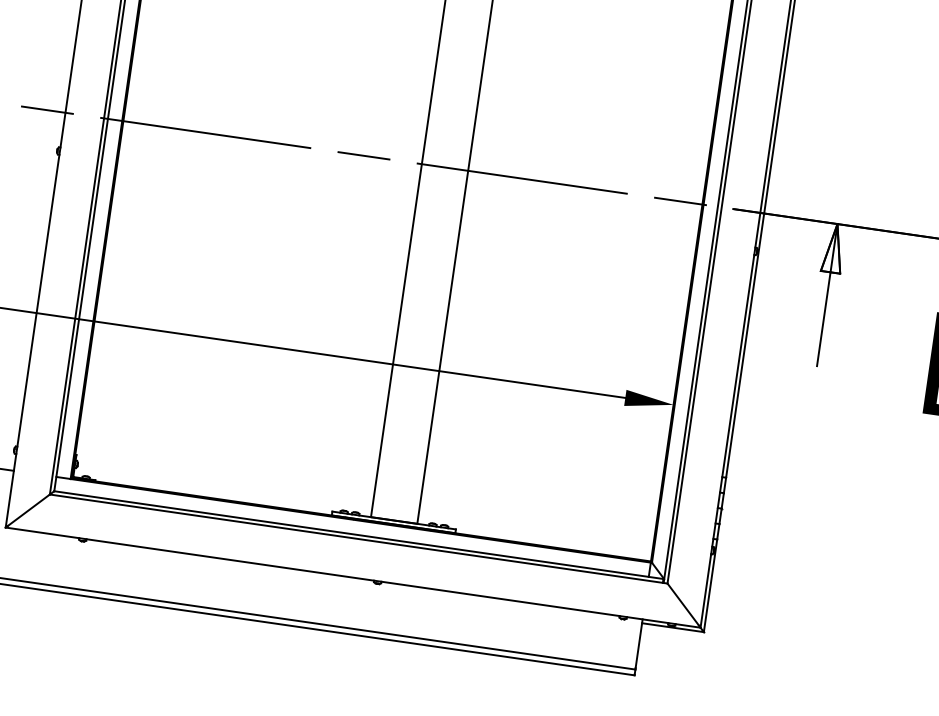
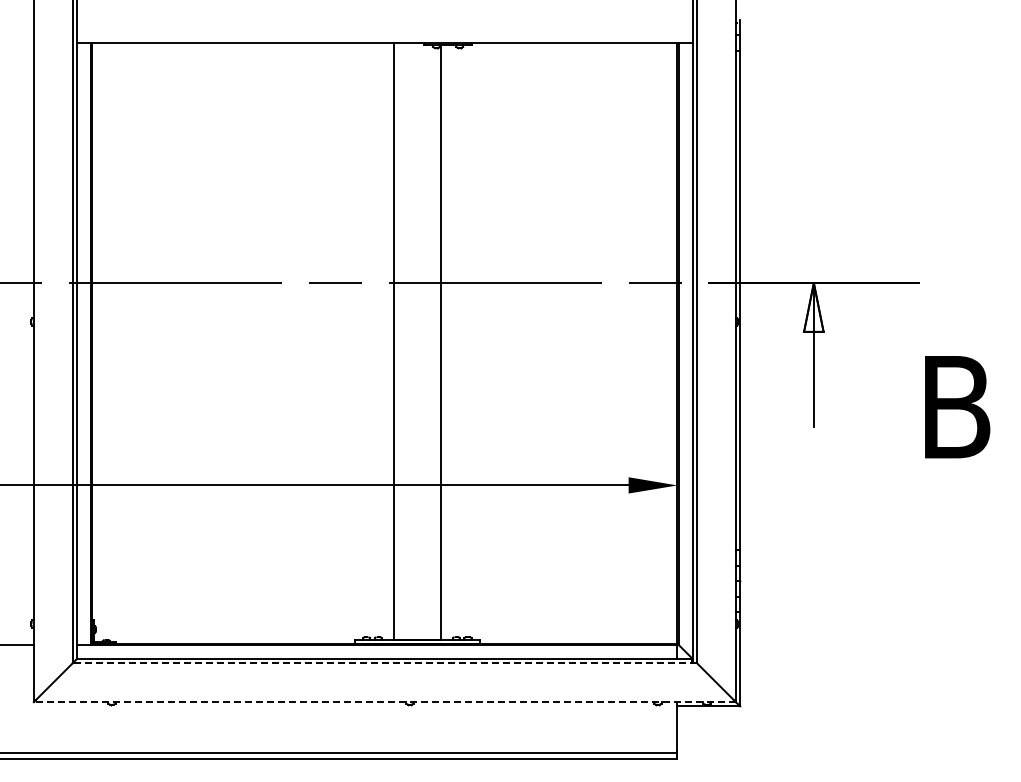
line: (358, 539) -> (384, 663), solid -> dashed
line: (352, 577) -> (384, 702), solid -> dashed

